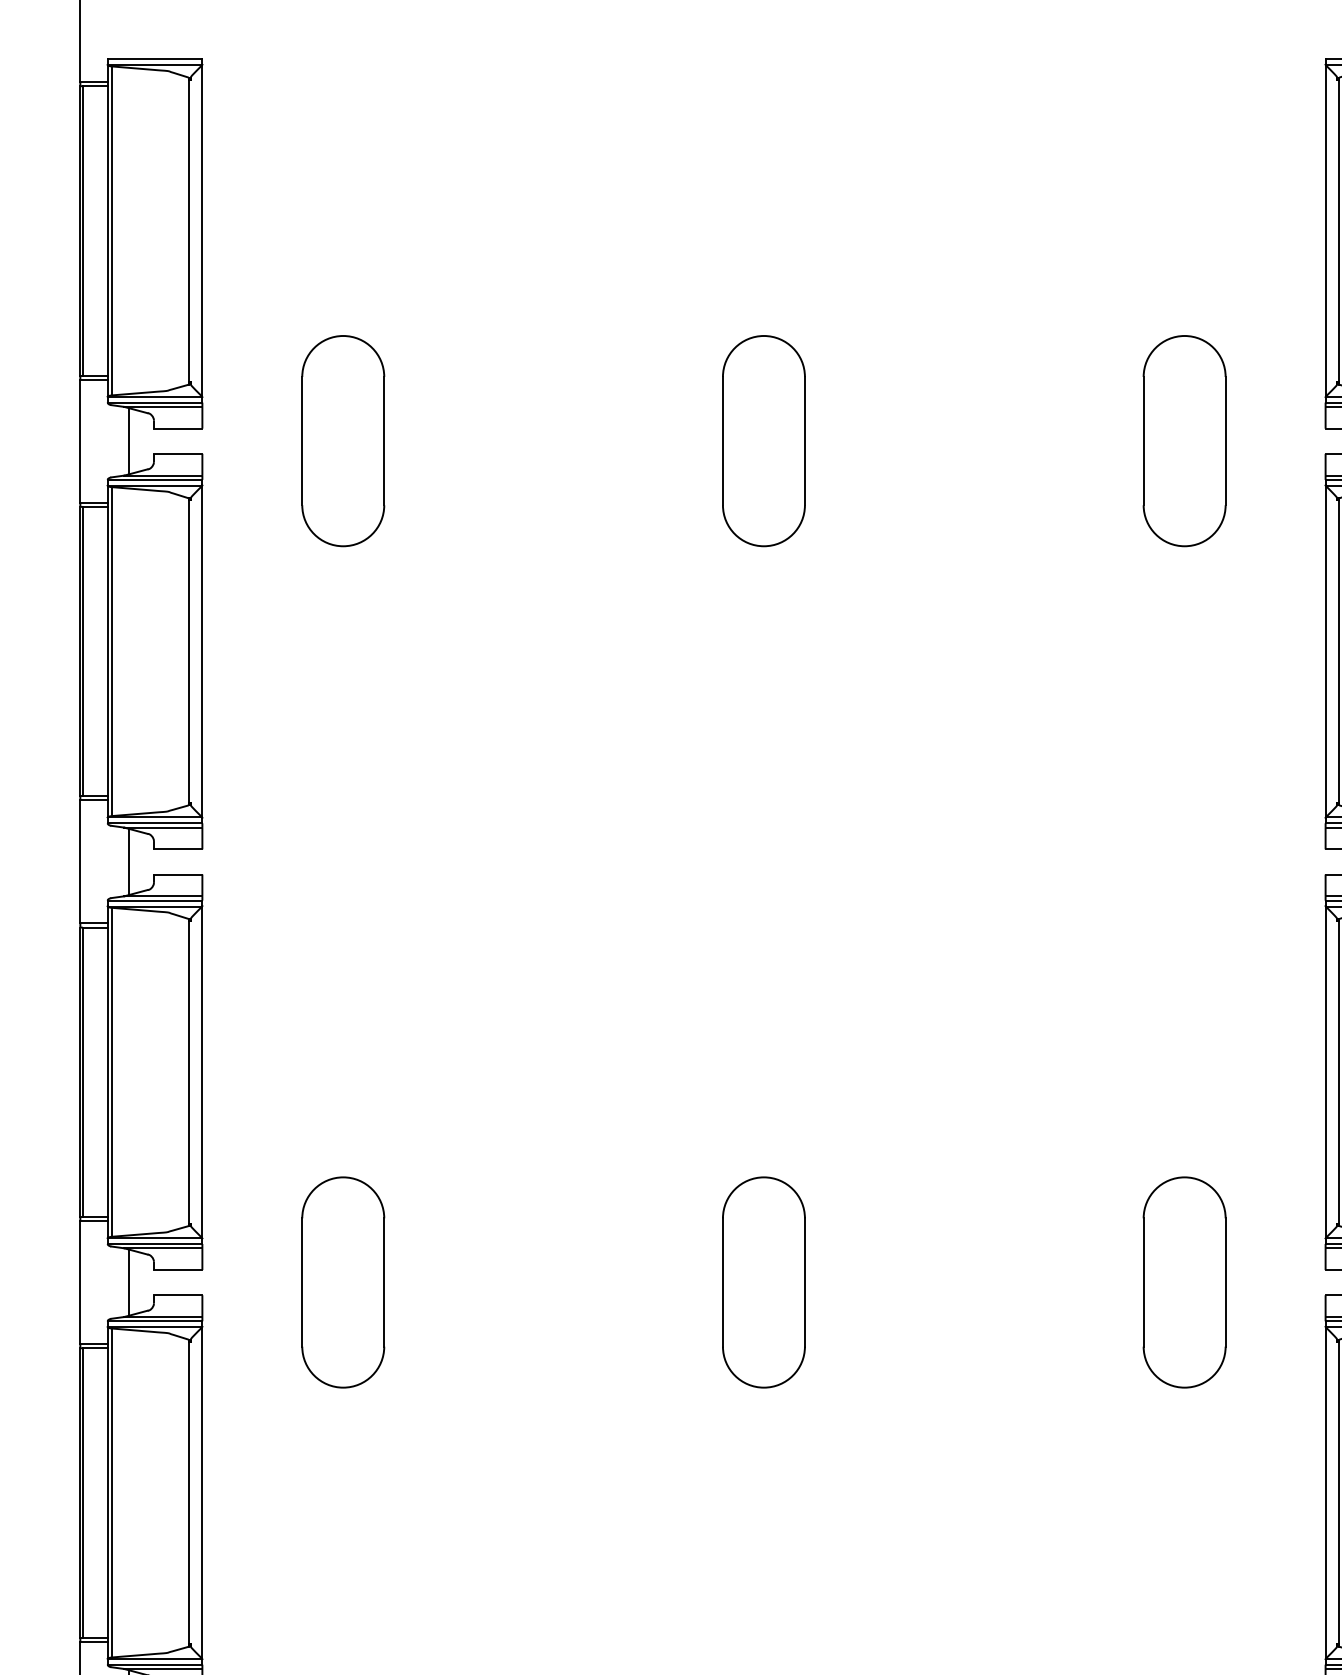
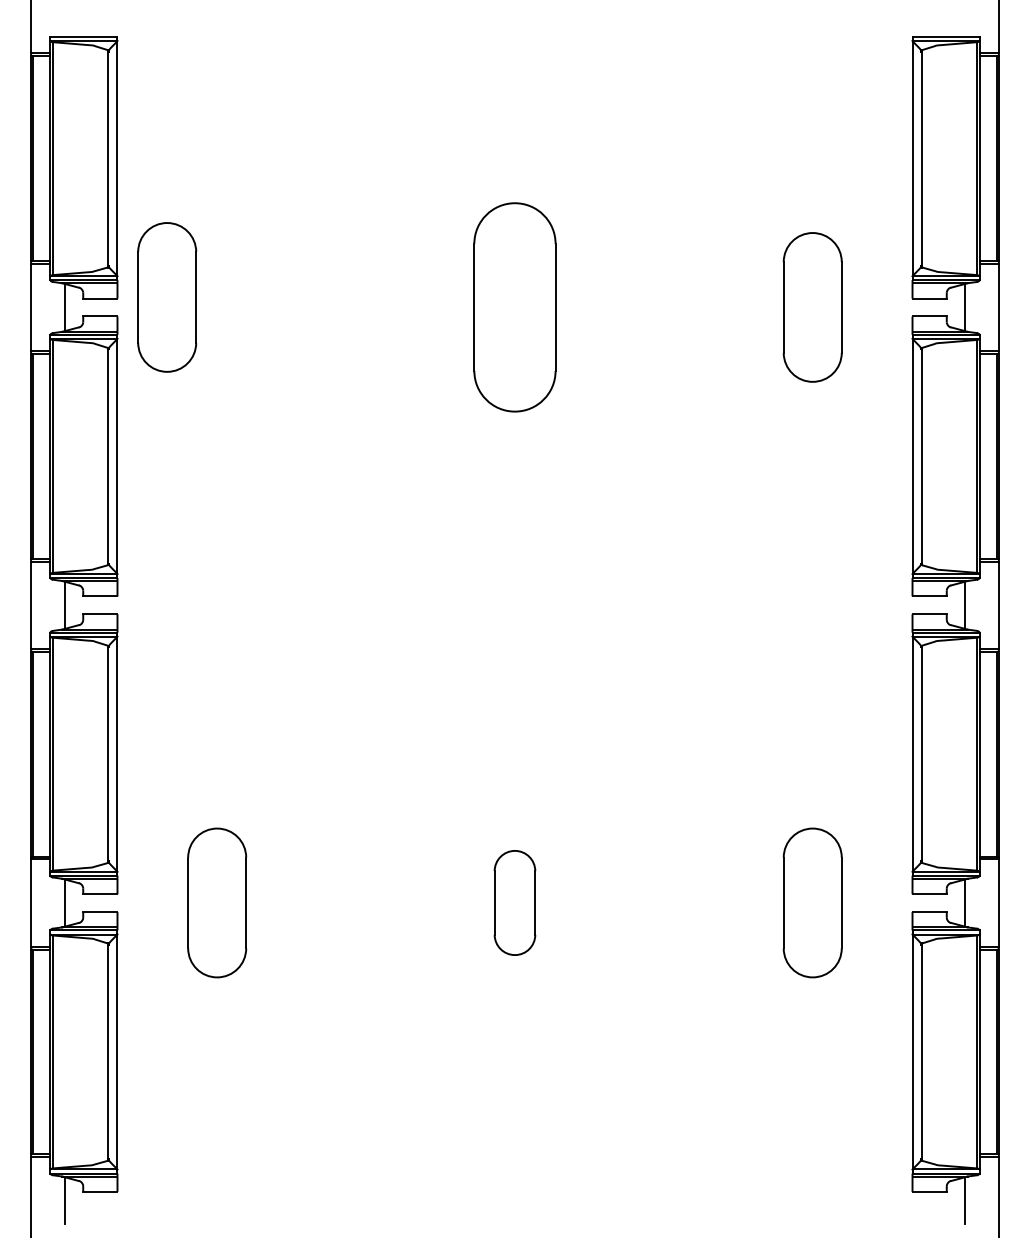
part: (343, 441) -> (167, 297), moved
part: (763, 441) -> (514, 307), size x1.4
part: (763, 1281) -> (514, 902), size x0.7

